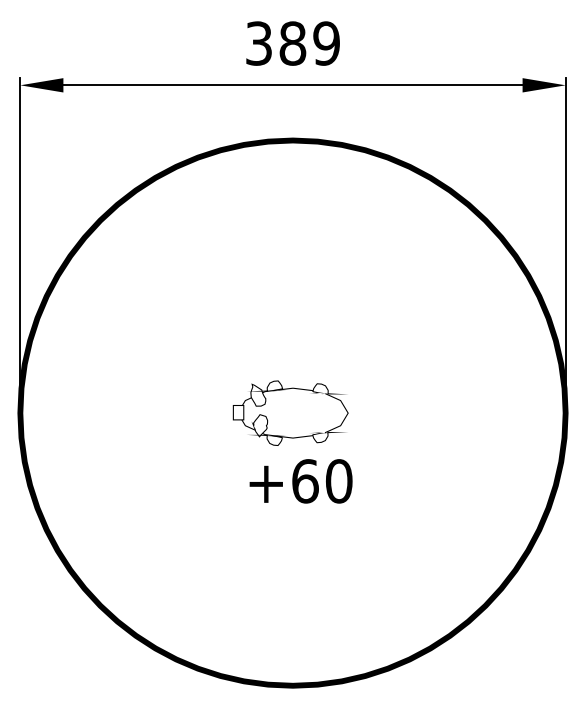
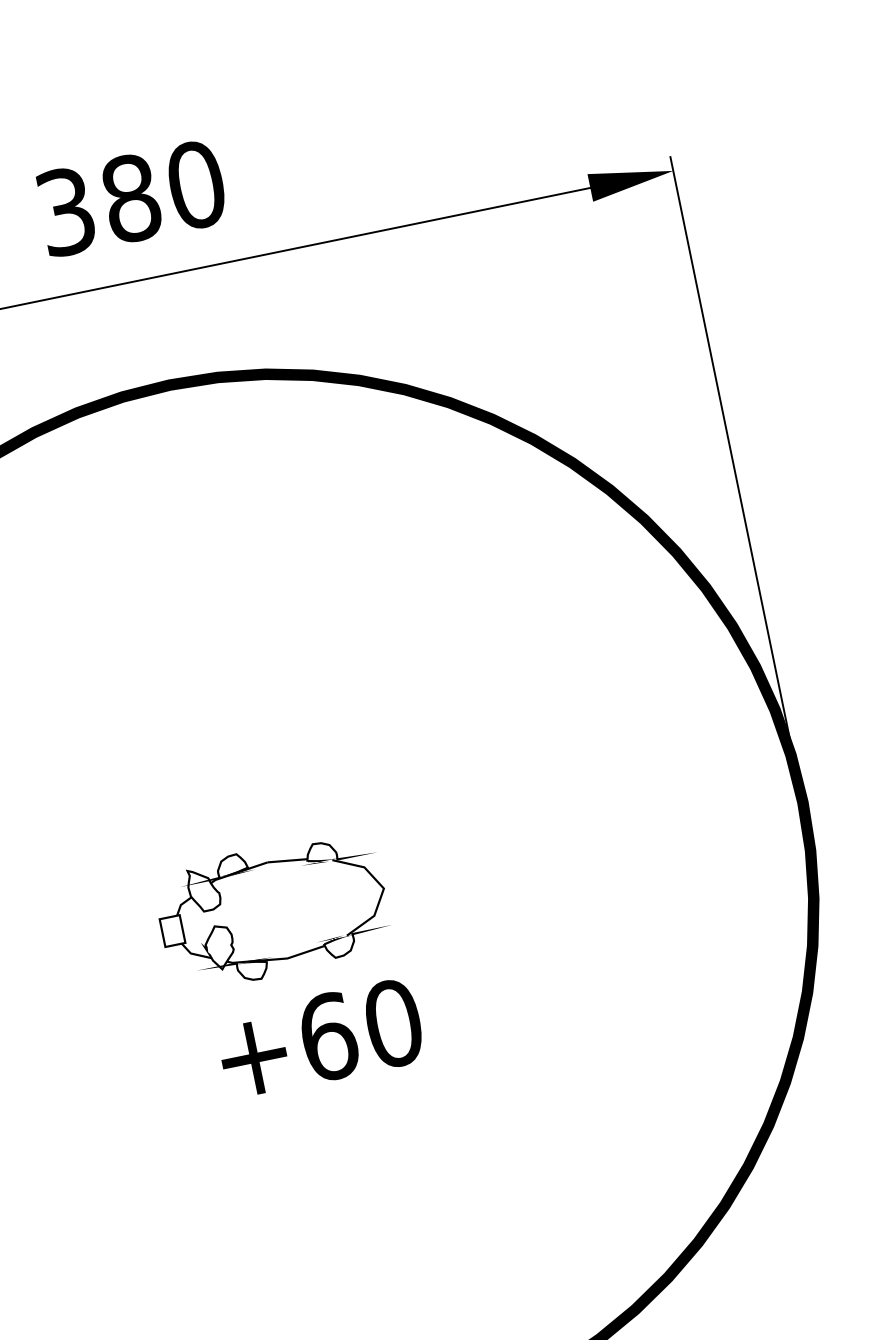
text: (326, 43) -> (195, 184), 389 -> 380

